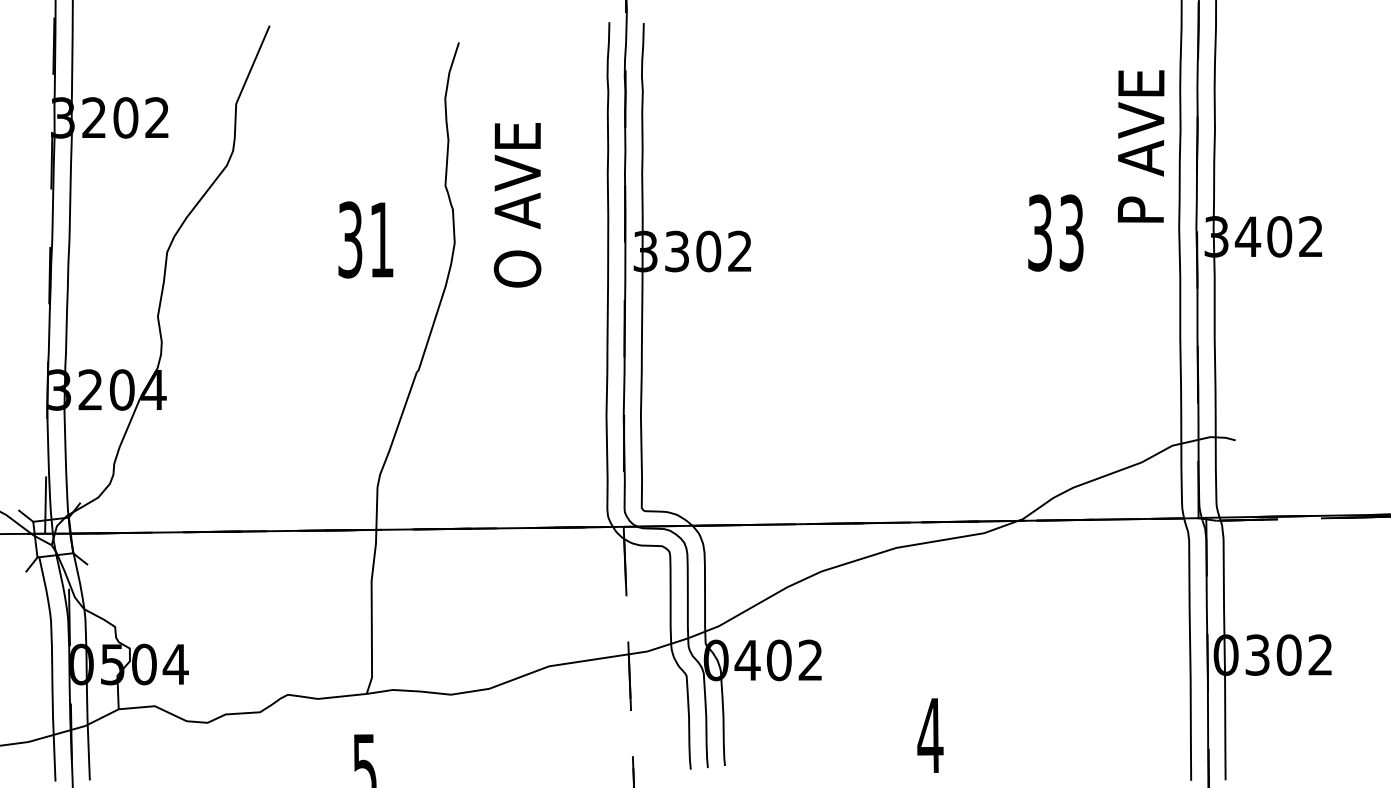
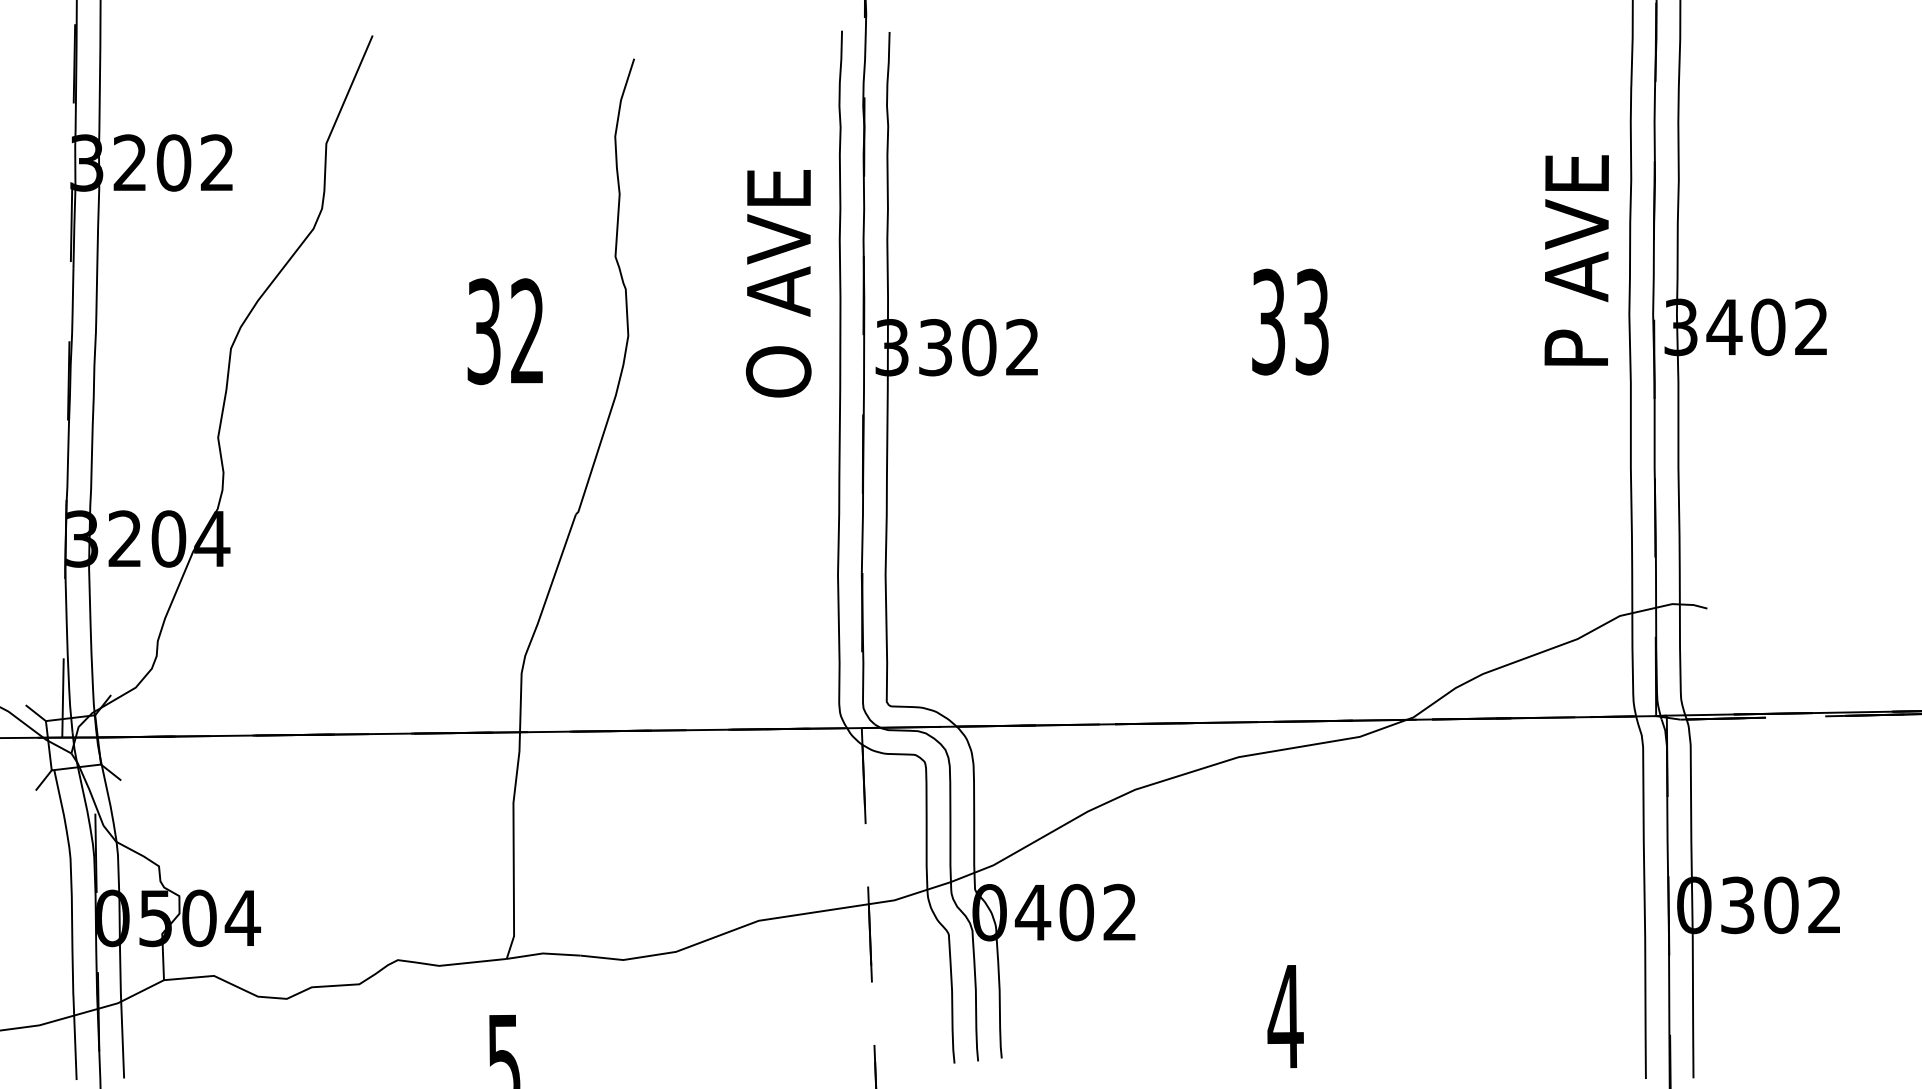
text: (1140, 146) -> (1575, 260), moved
text: (517, 205) -> (778, 284), moved
text: (1055, 232) -> (1289, 321), moved
text: (381, 239) -> (527, 331), 31 -> 32

